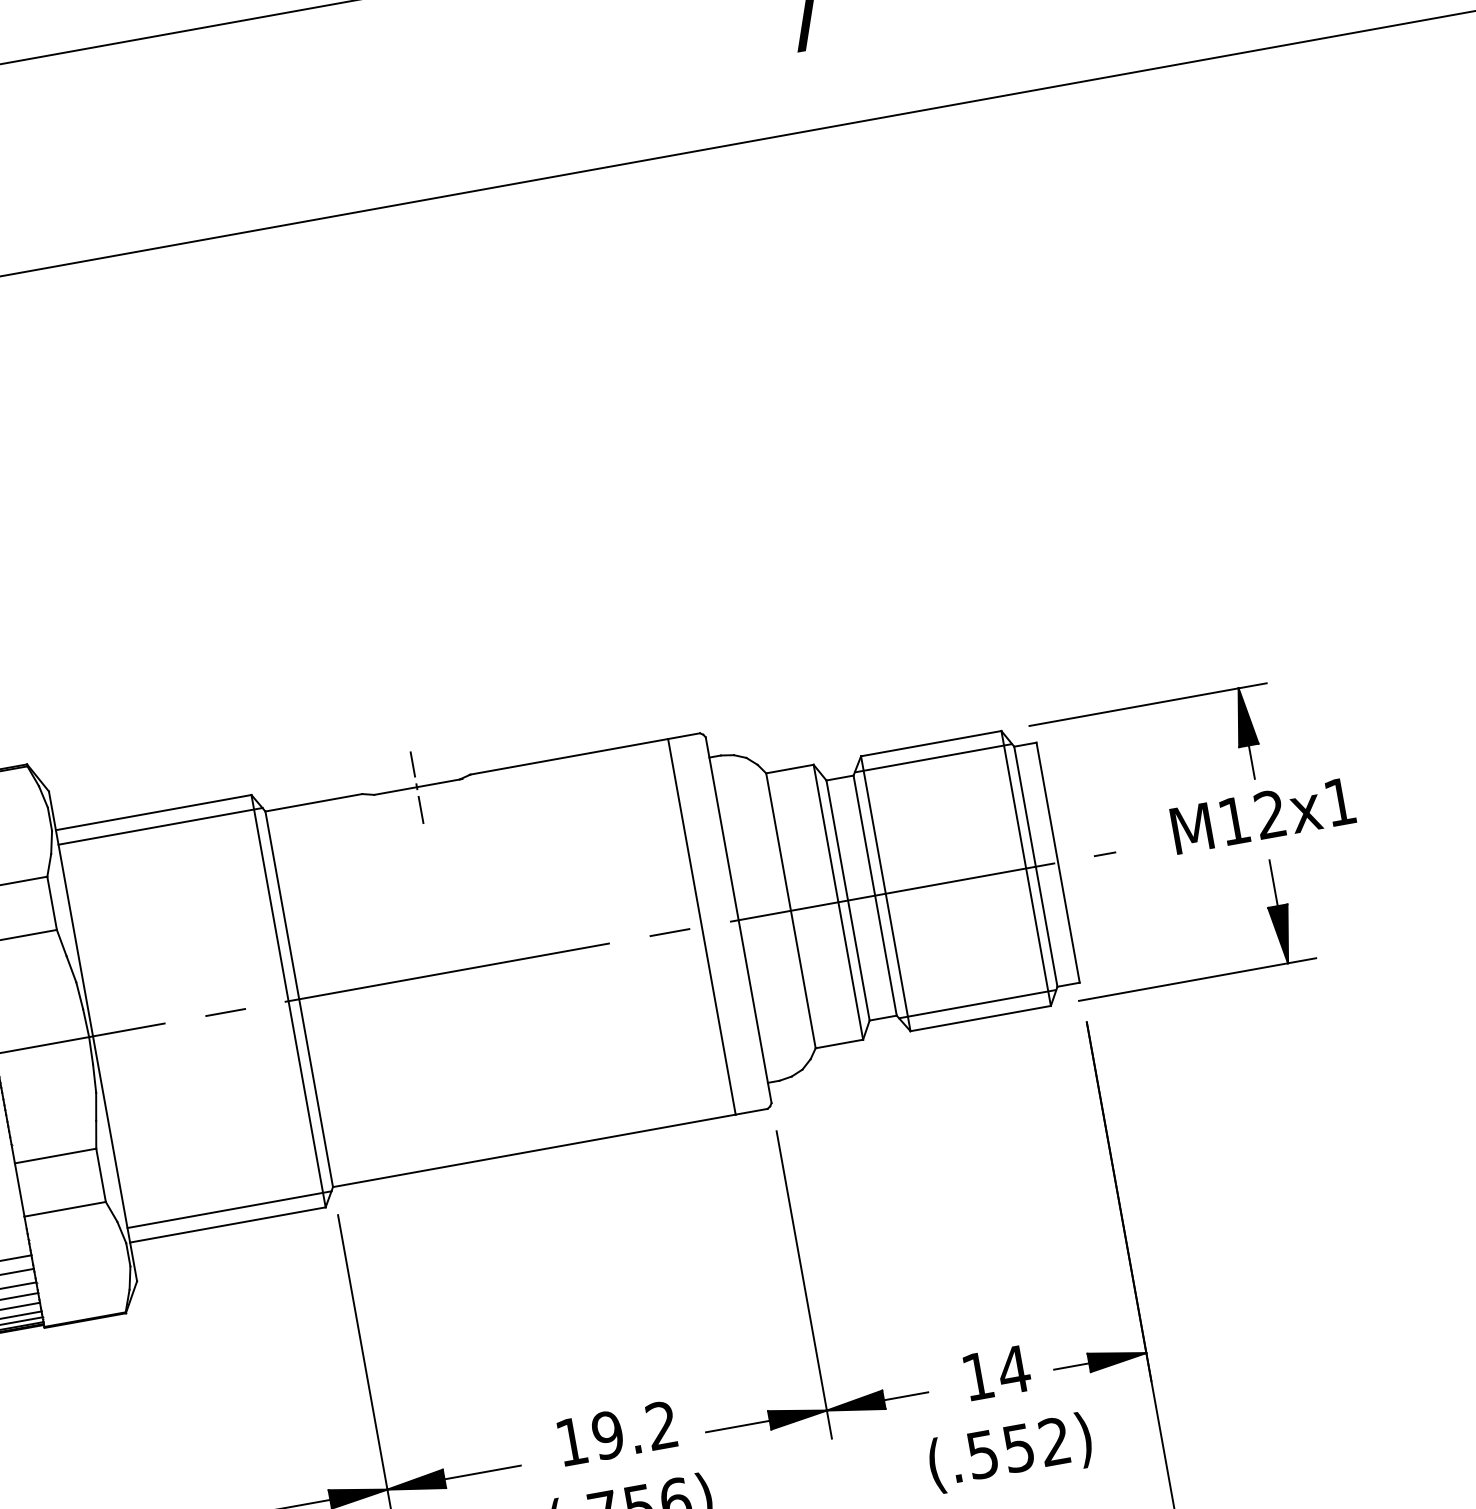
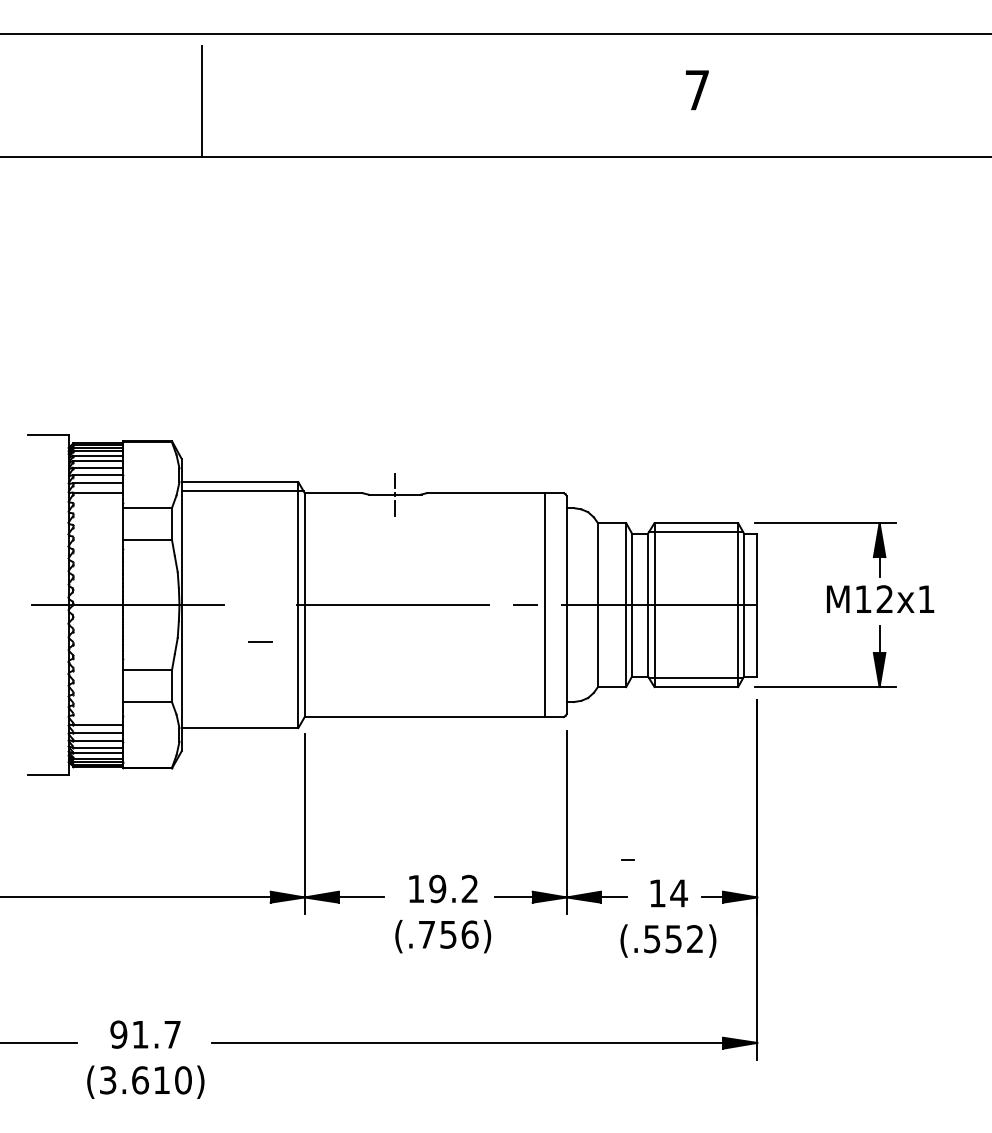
line: (1103, 853) -> (627, 859), moved
line: (224, 1011) -> (260, 641), moved
line: (229, 1209) -> (242, 719), removed

